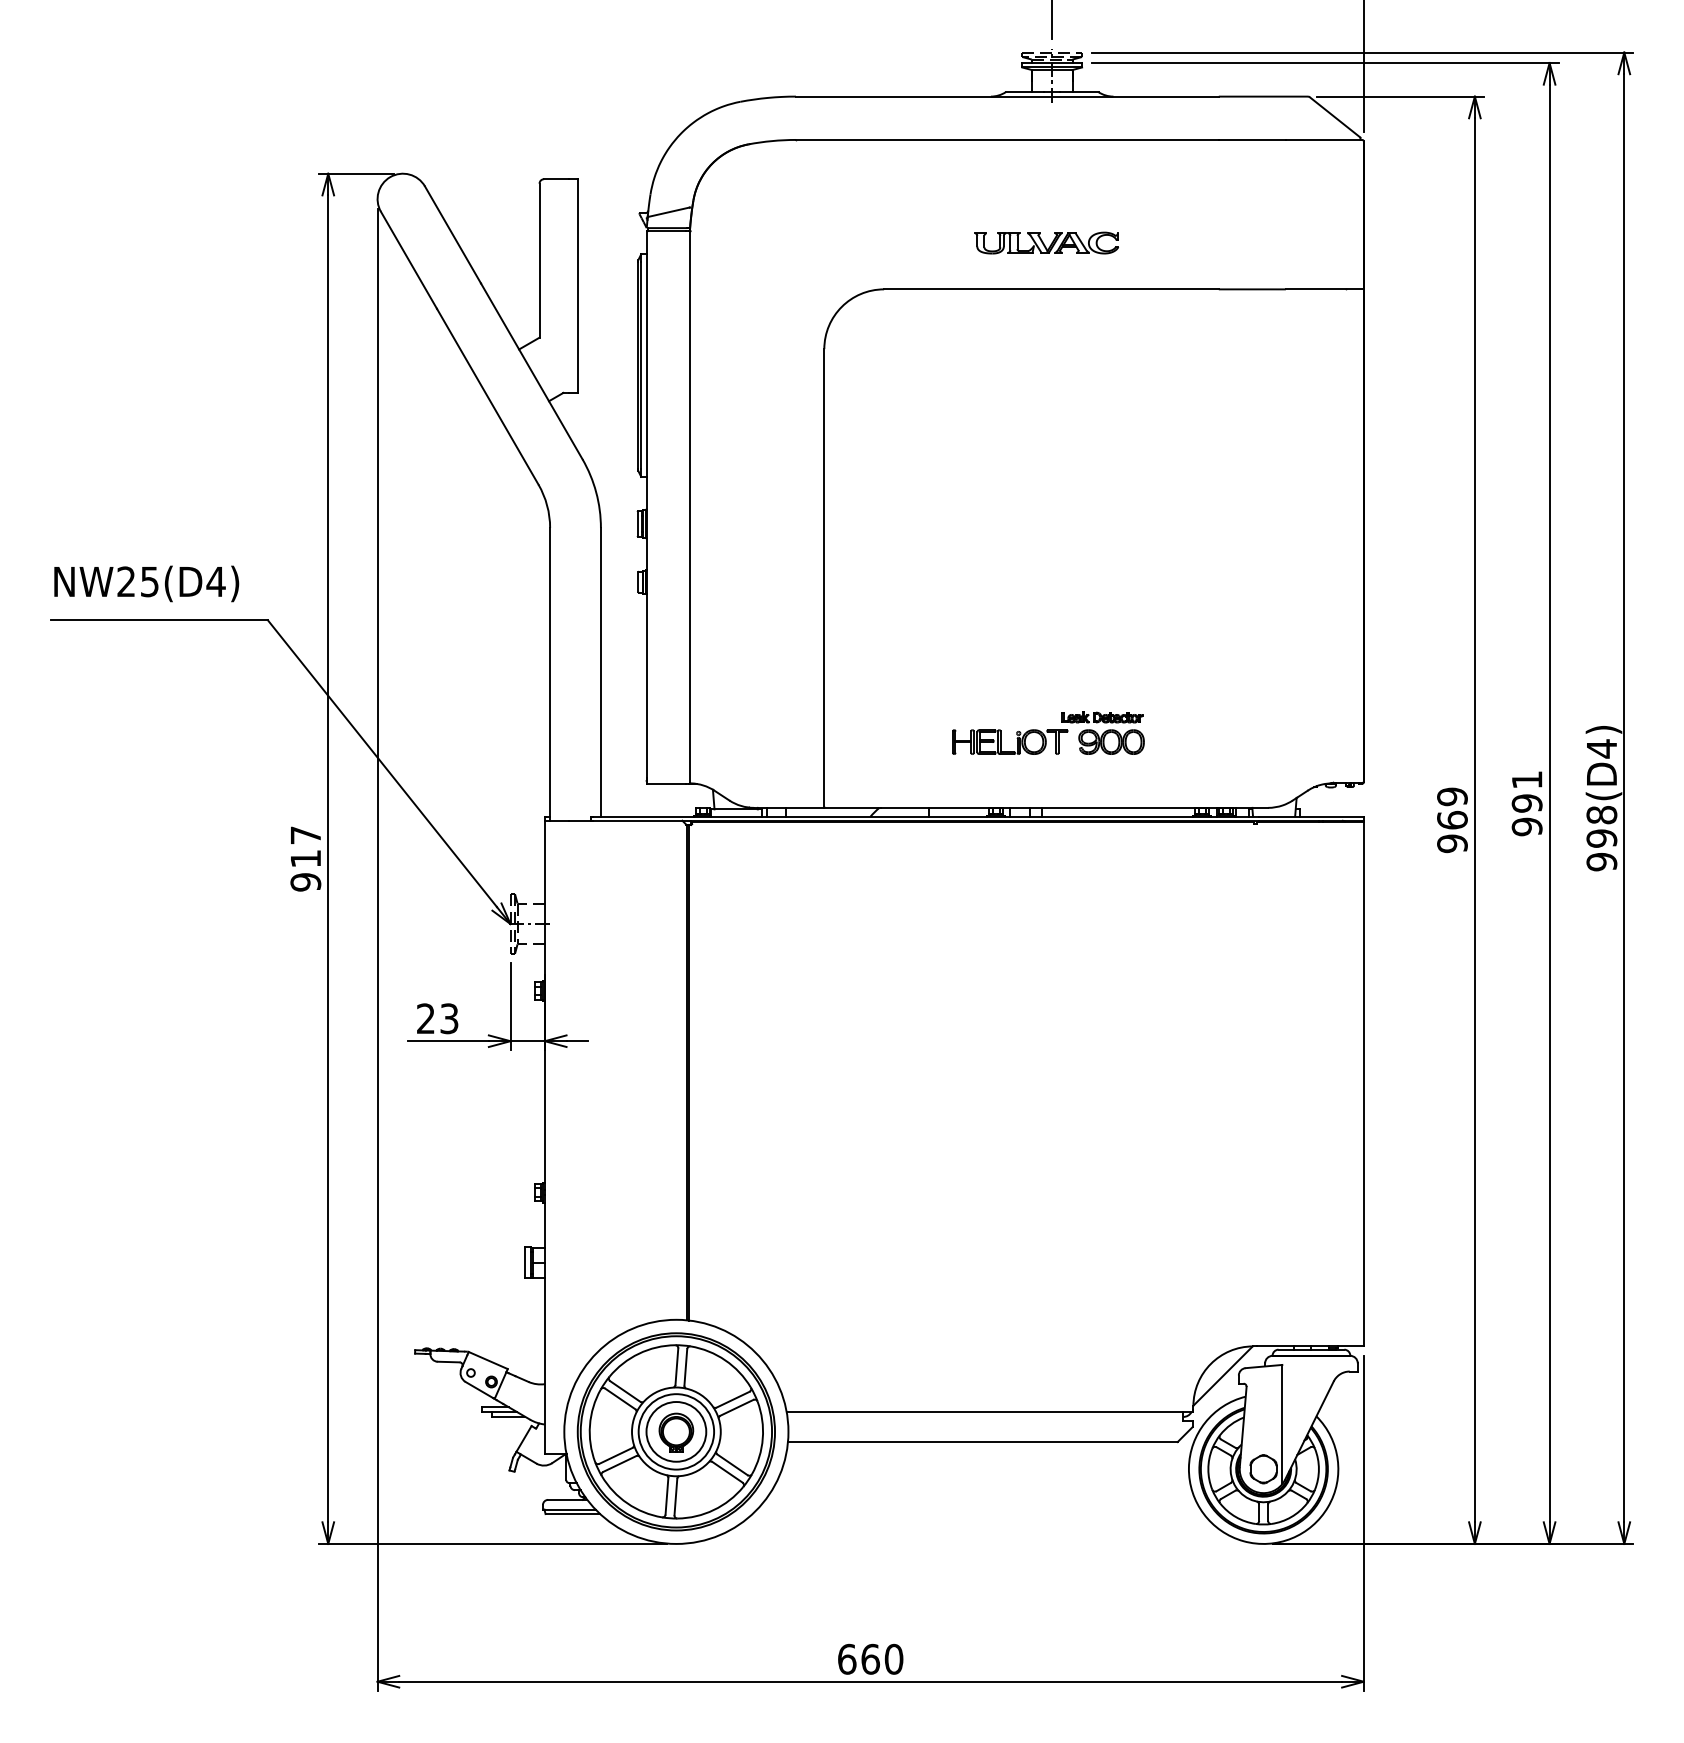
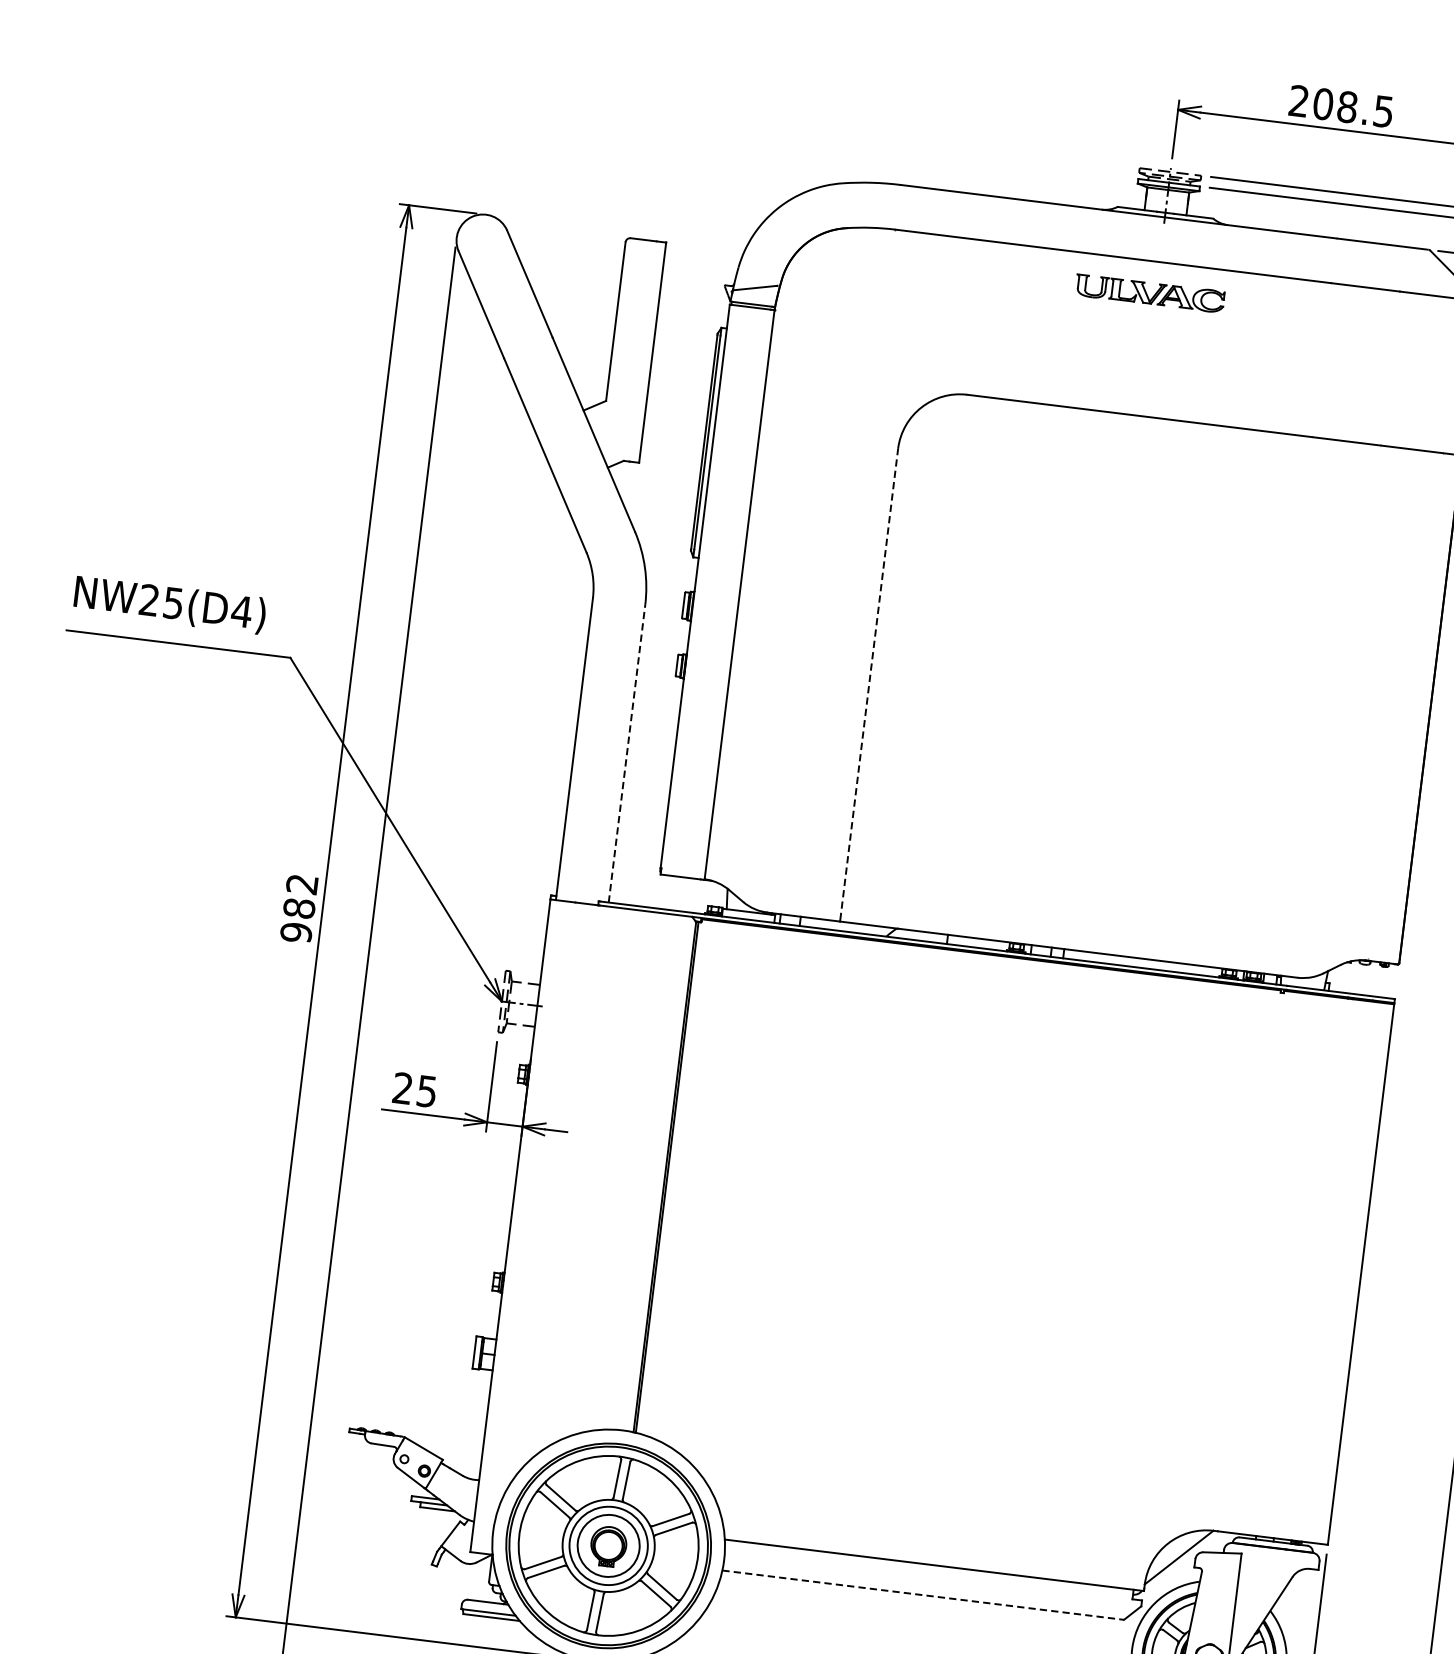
part: (1046, 242) -> (1149, 292), moved
line: (824, 577) -> (869, 684), solid -> dashed
line: (600, 671) -> (626, 752), solid -> dashed
part: (1048, 732) -> (1080, 872), removed
text: (305, 846) -> (300, 895), 917 -> 982
text: (449, 1018) -> (427, 1091), 23 -> 25
line: (982, 1442) -> (922, 1595), solid -> dashed

